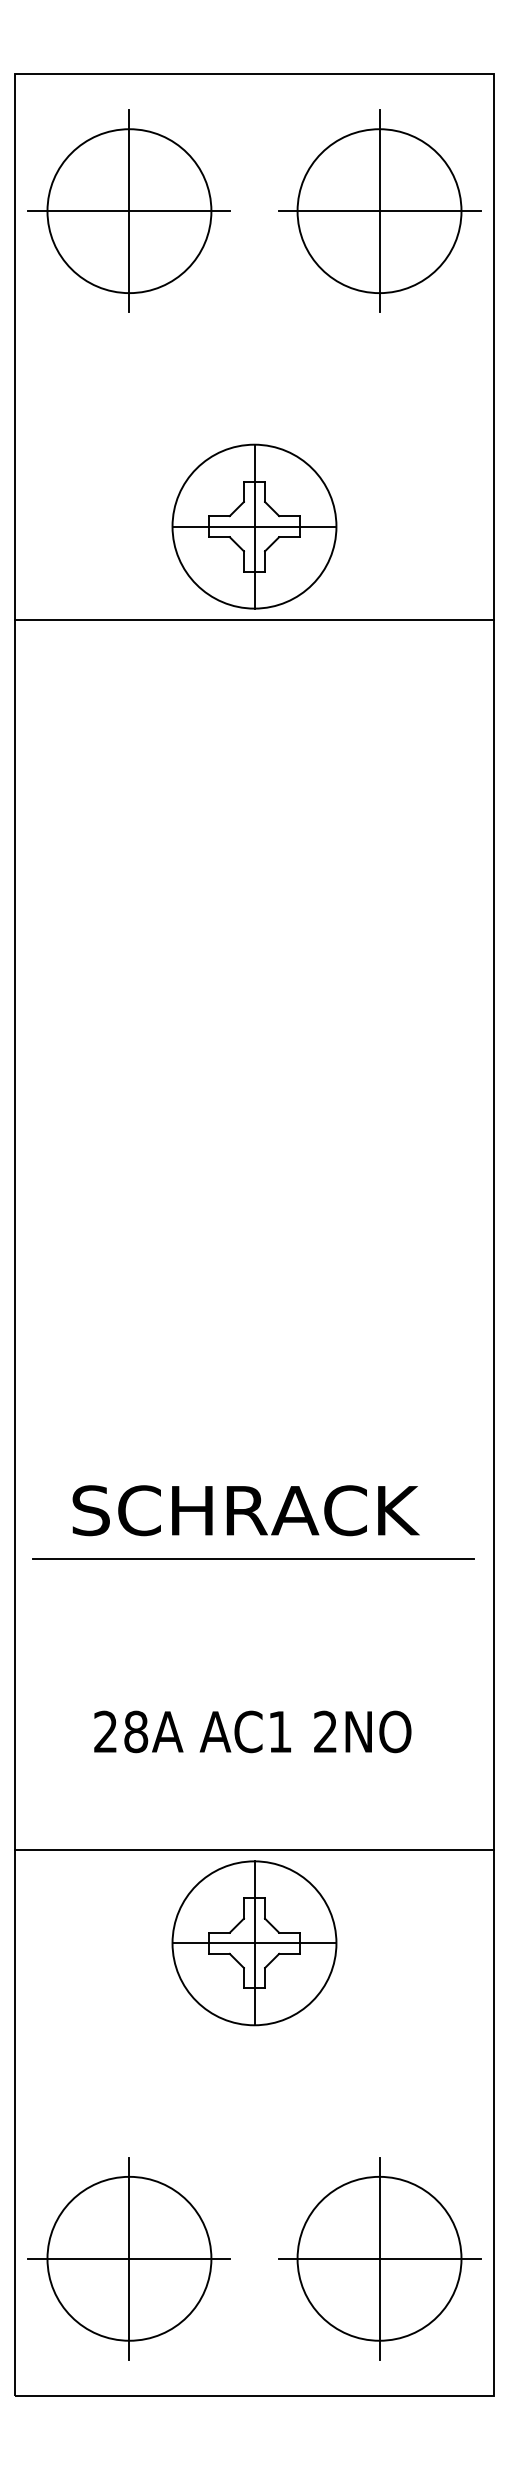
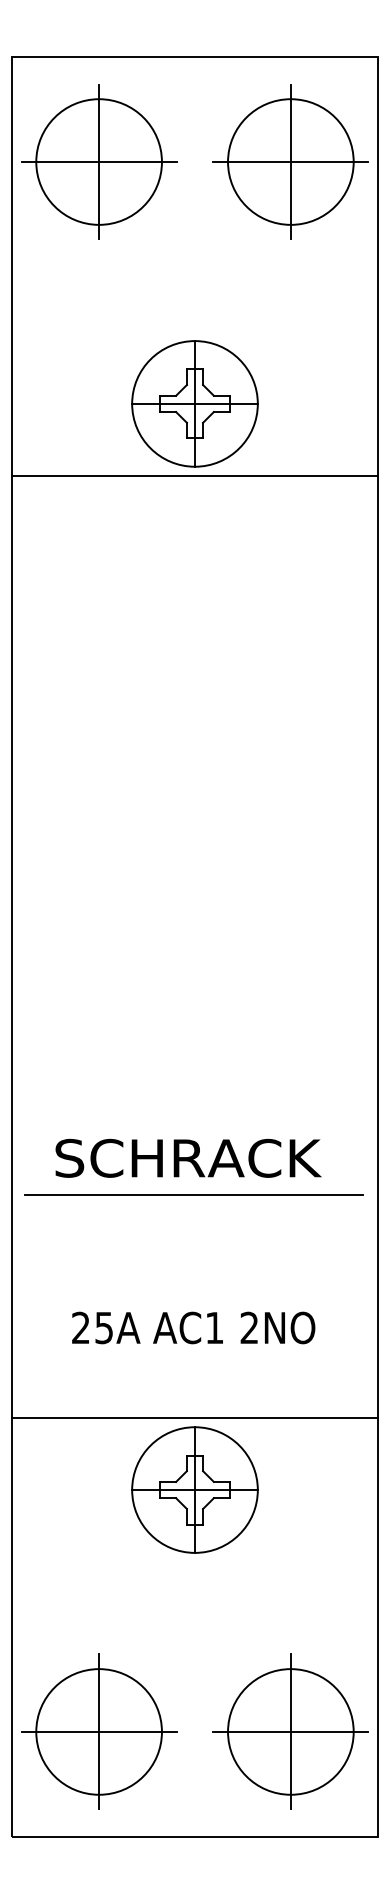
text: (136, 1731) -> (104, 1327), 28A -> 25A

